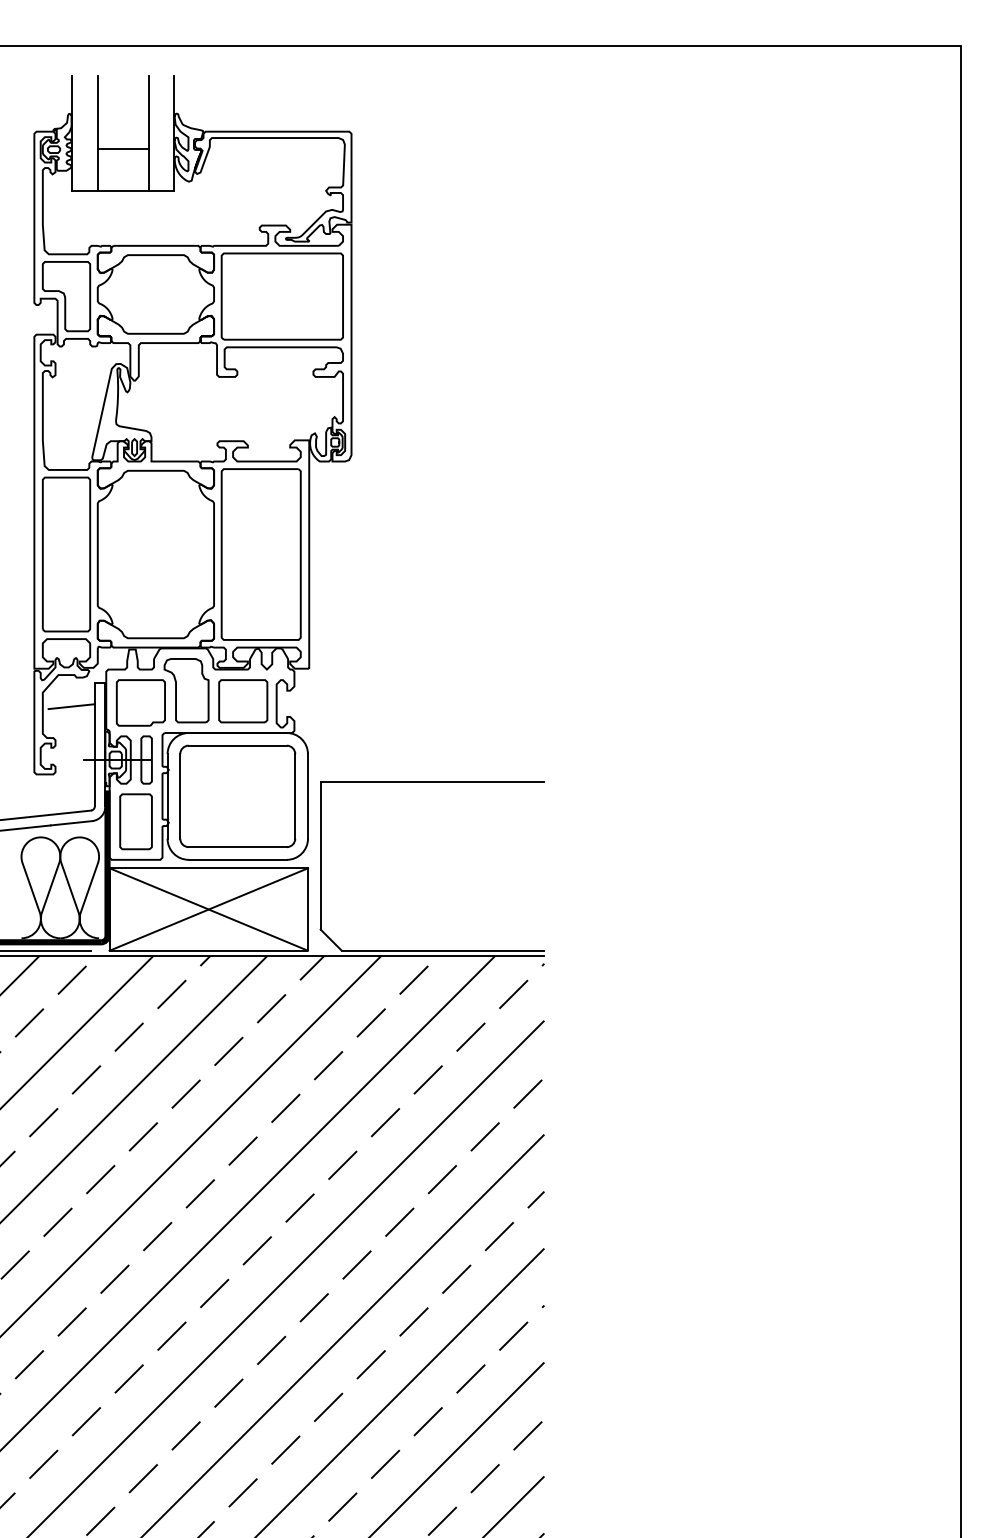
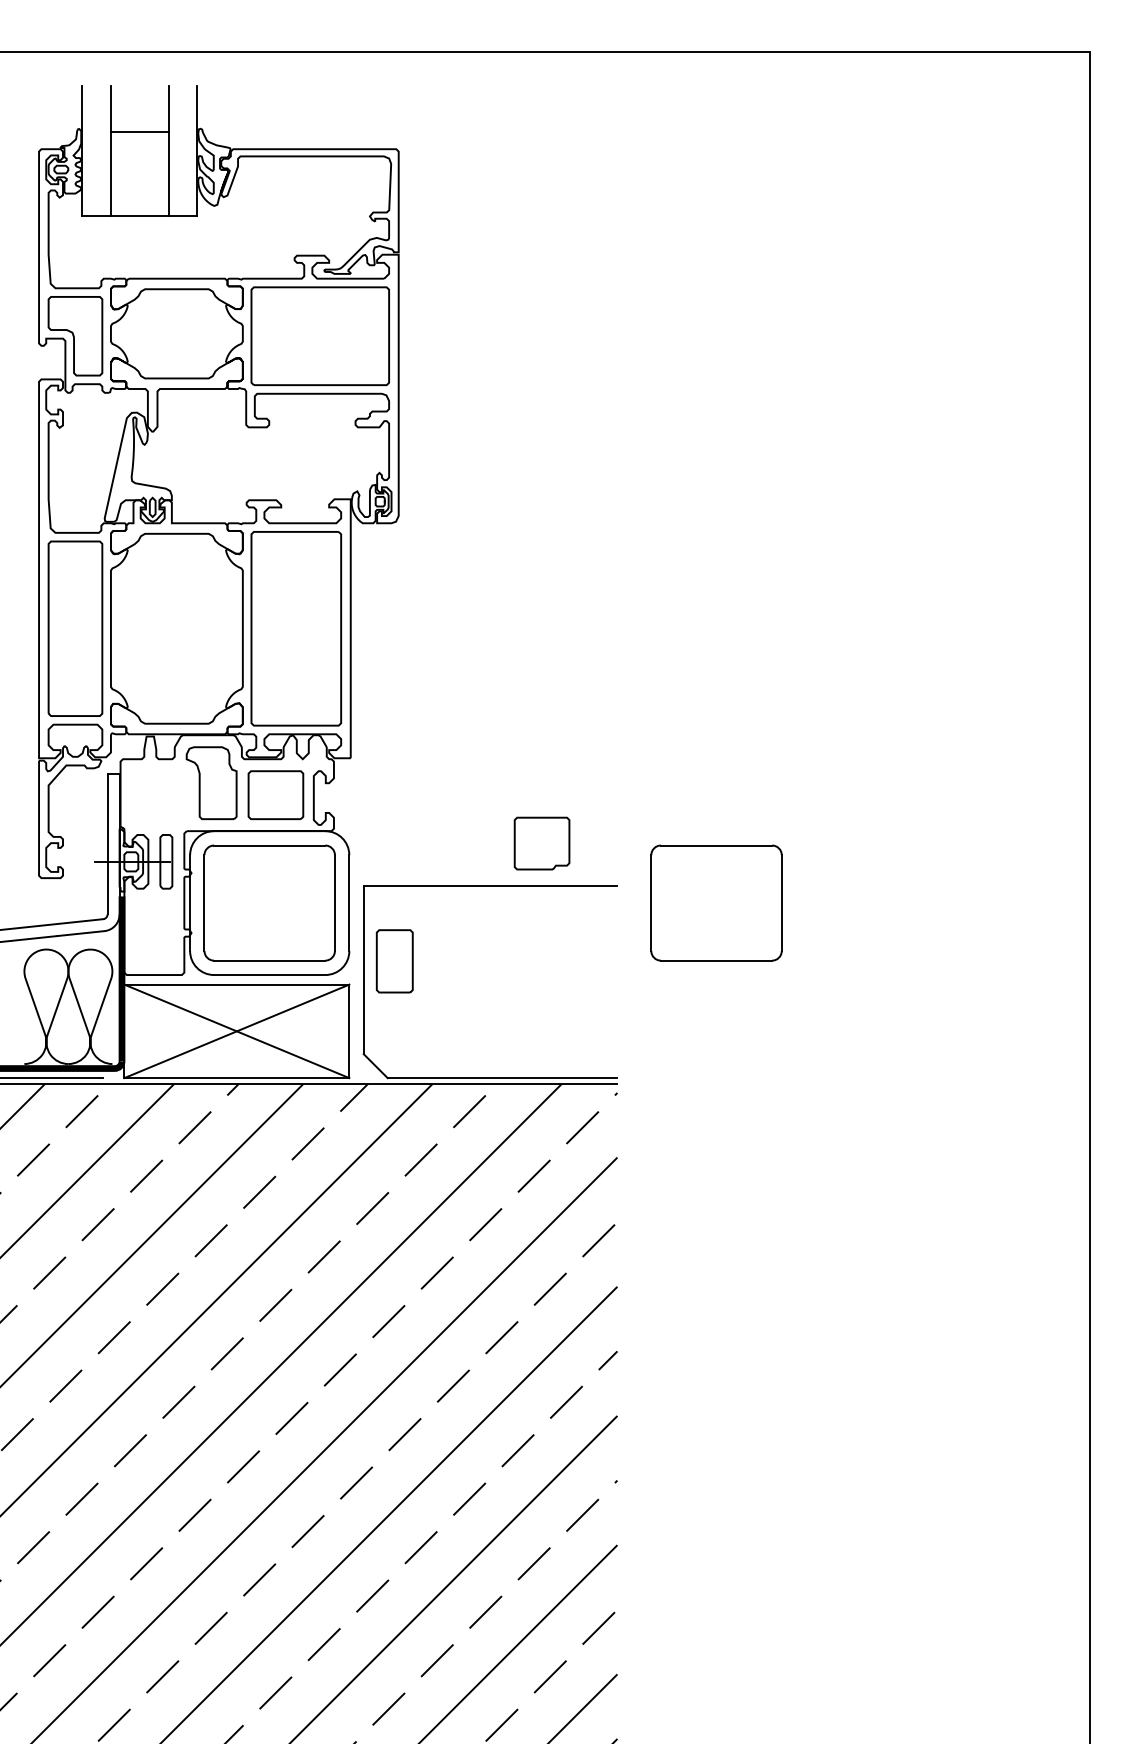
line: (122, 148) -> (138, 131), moved
part: (140, 702) -> (541, 843), moved
line: (71, 706) -> (81, 801), removed
part: (631, 795) -> (716, 902), added
part: (135, 821) -> (394, 961), moved

